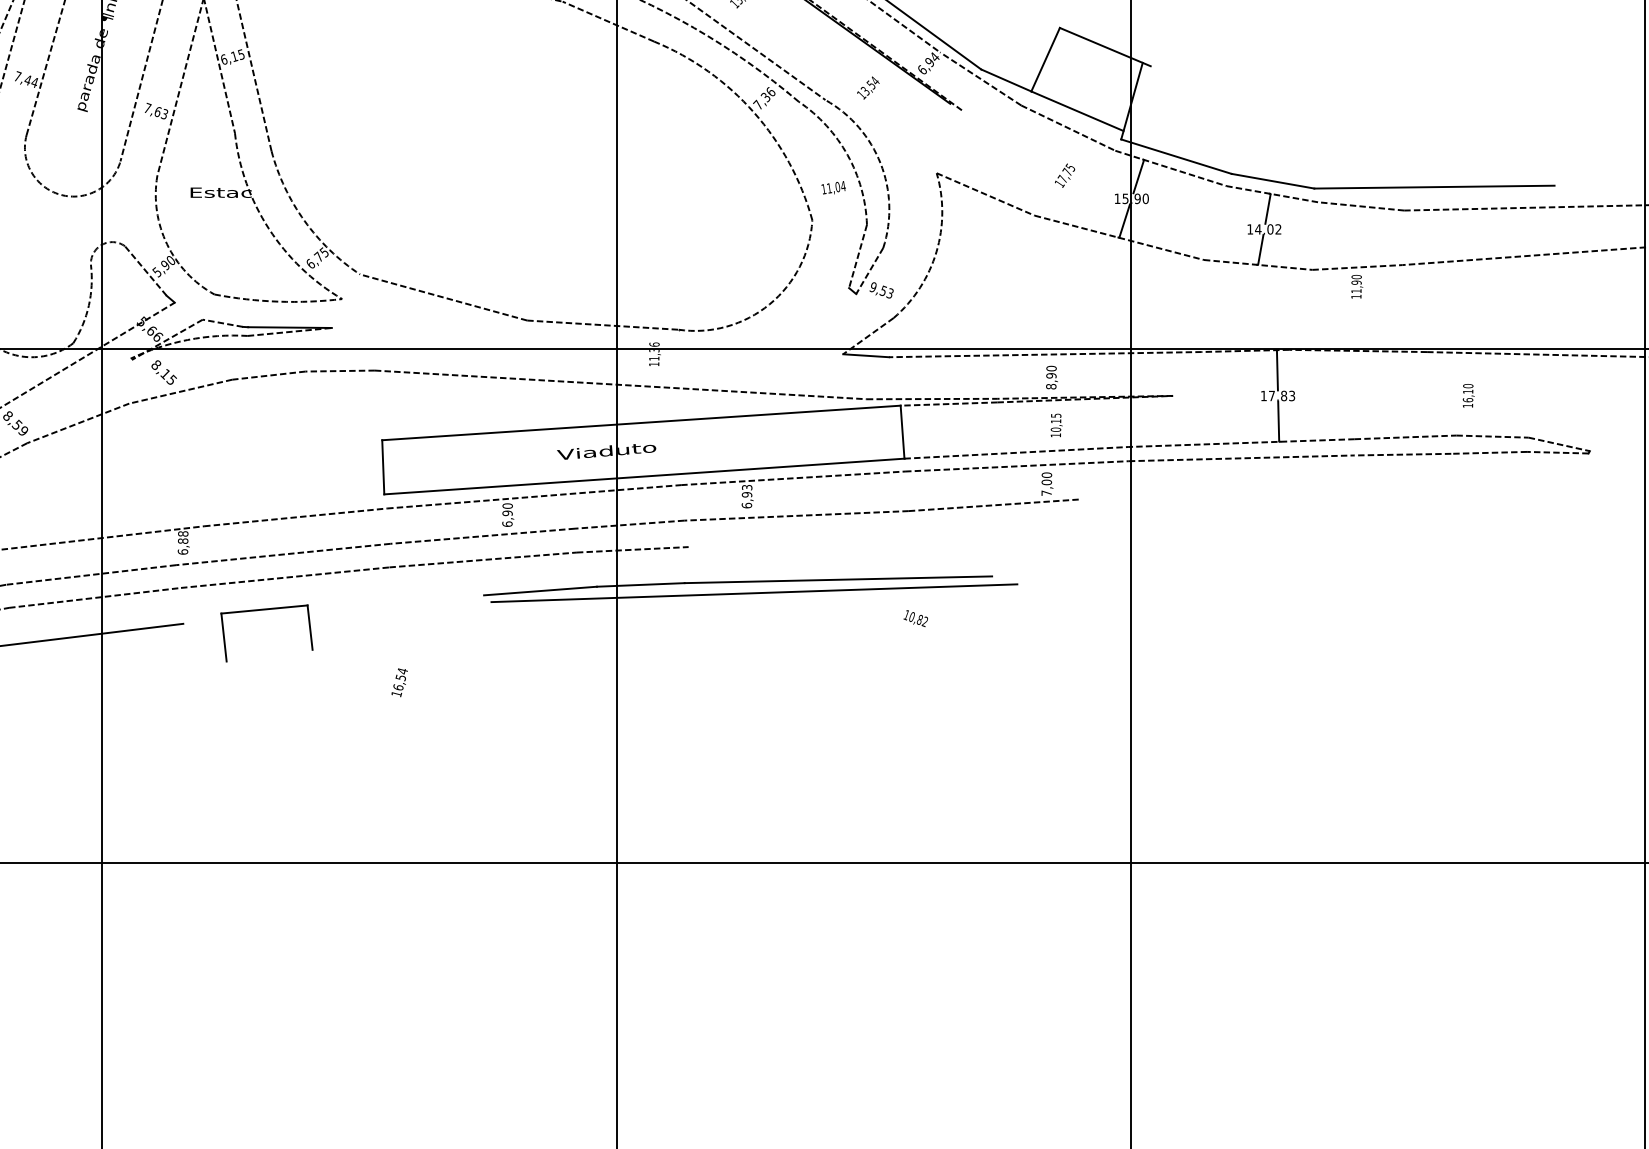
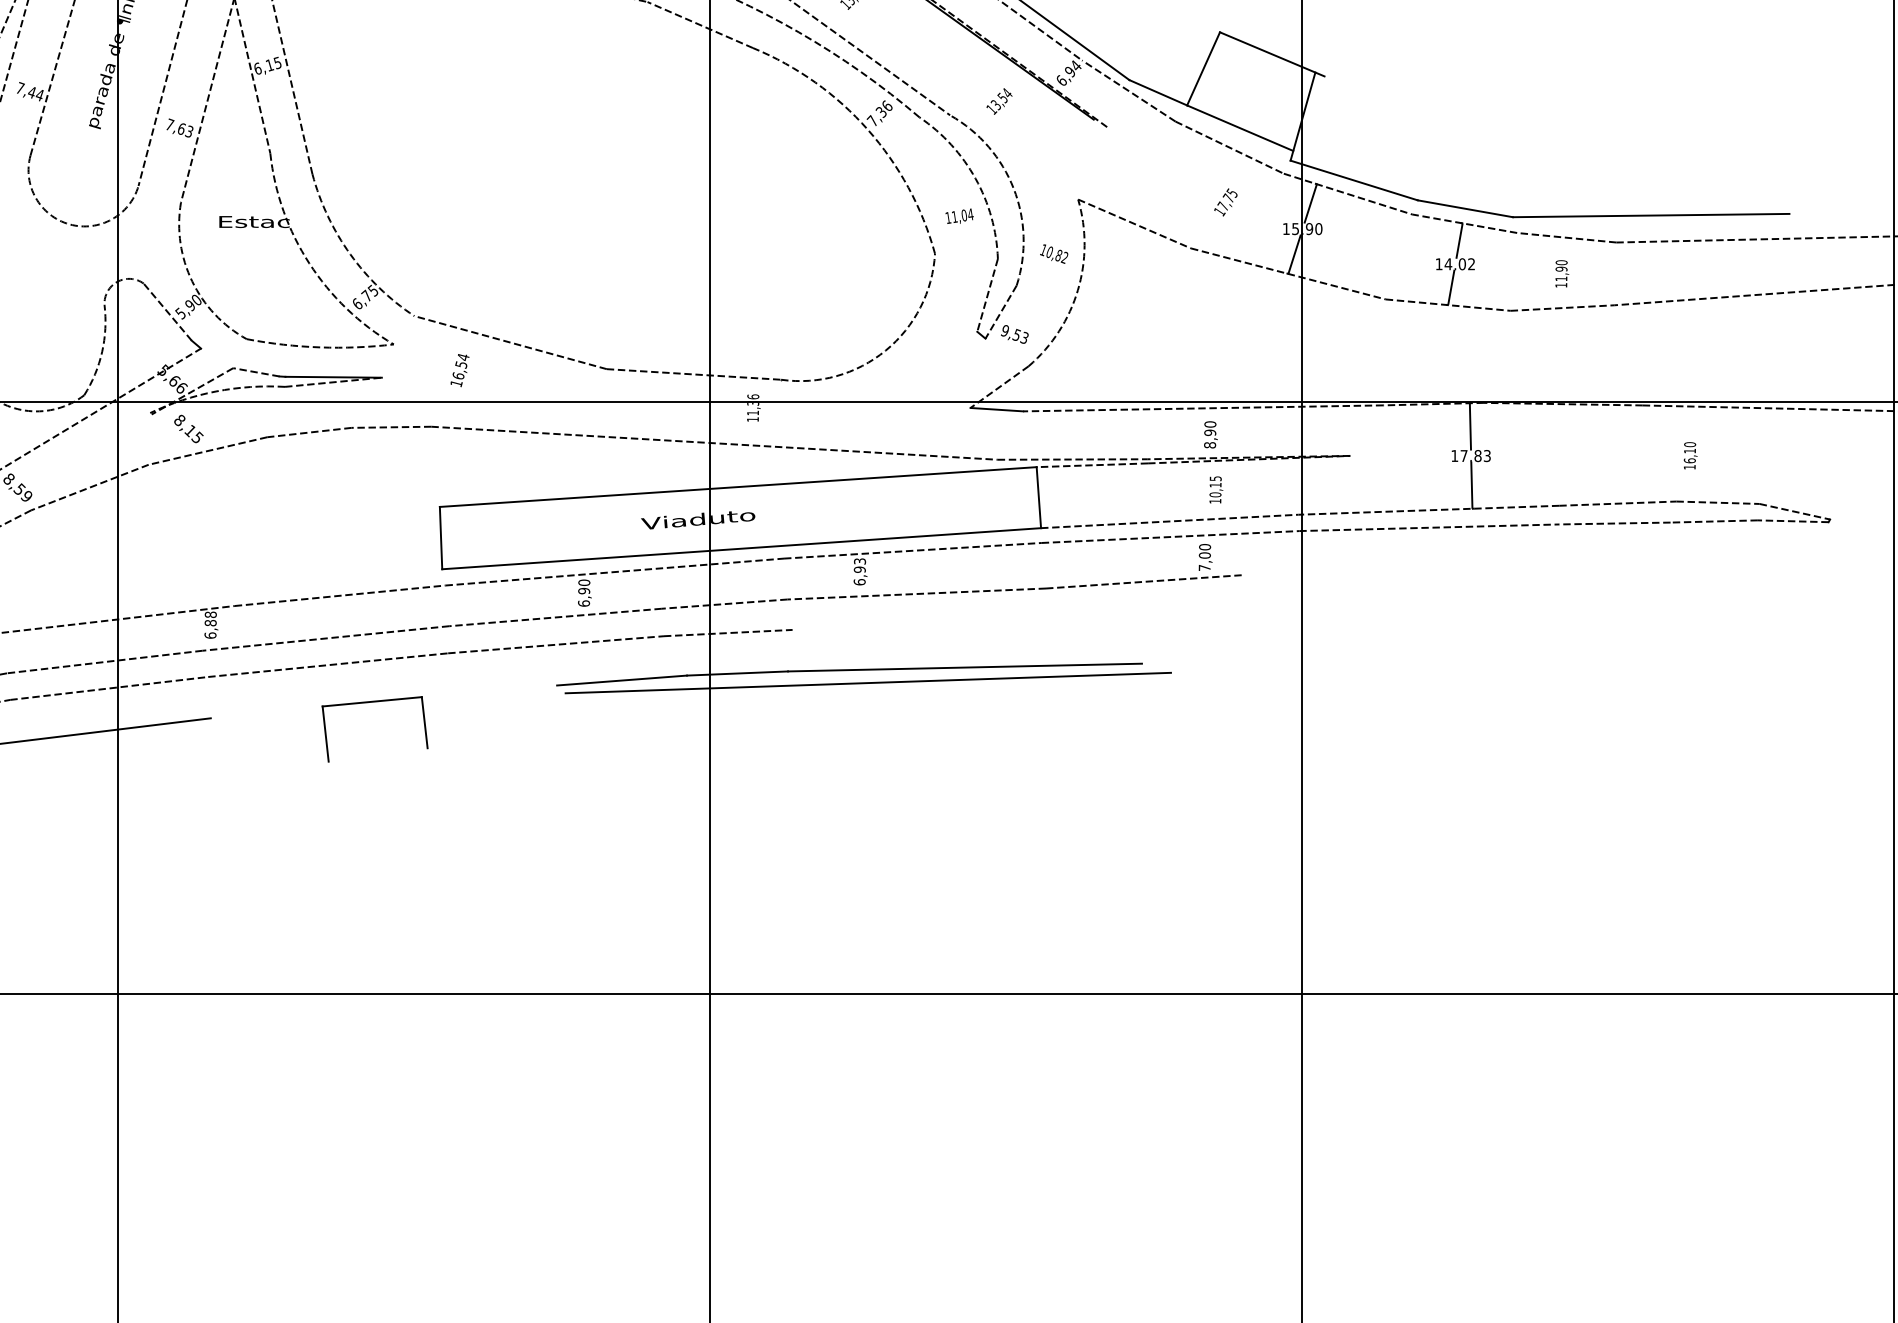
text: (1357, 286) -> (1562, 273), moved
part: (266, 610) -> (374, 702), moved
text: (915, 618) -> (1053, 253), moved
text: (399, 682) -> (459, 370), moved

